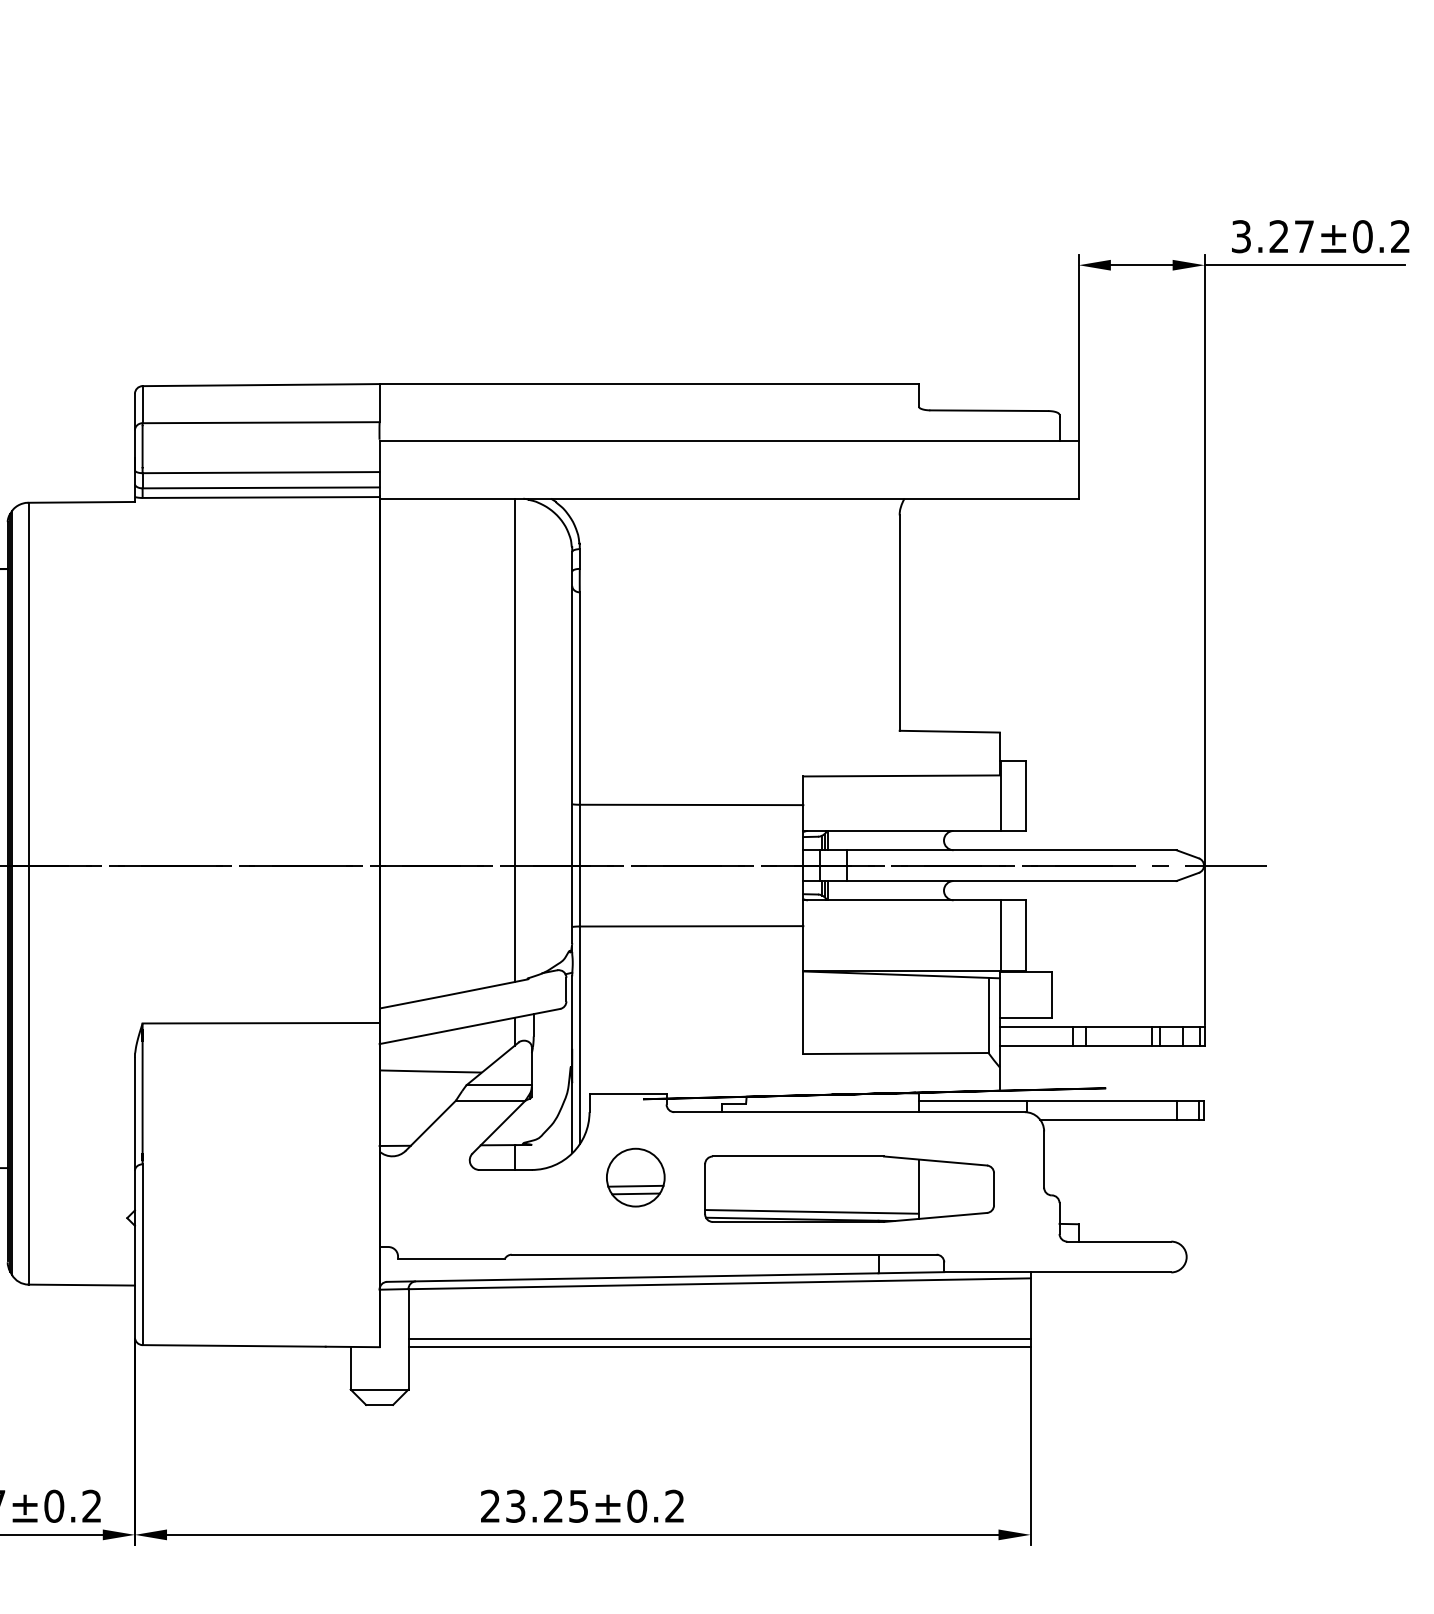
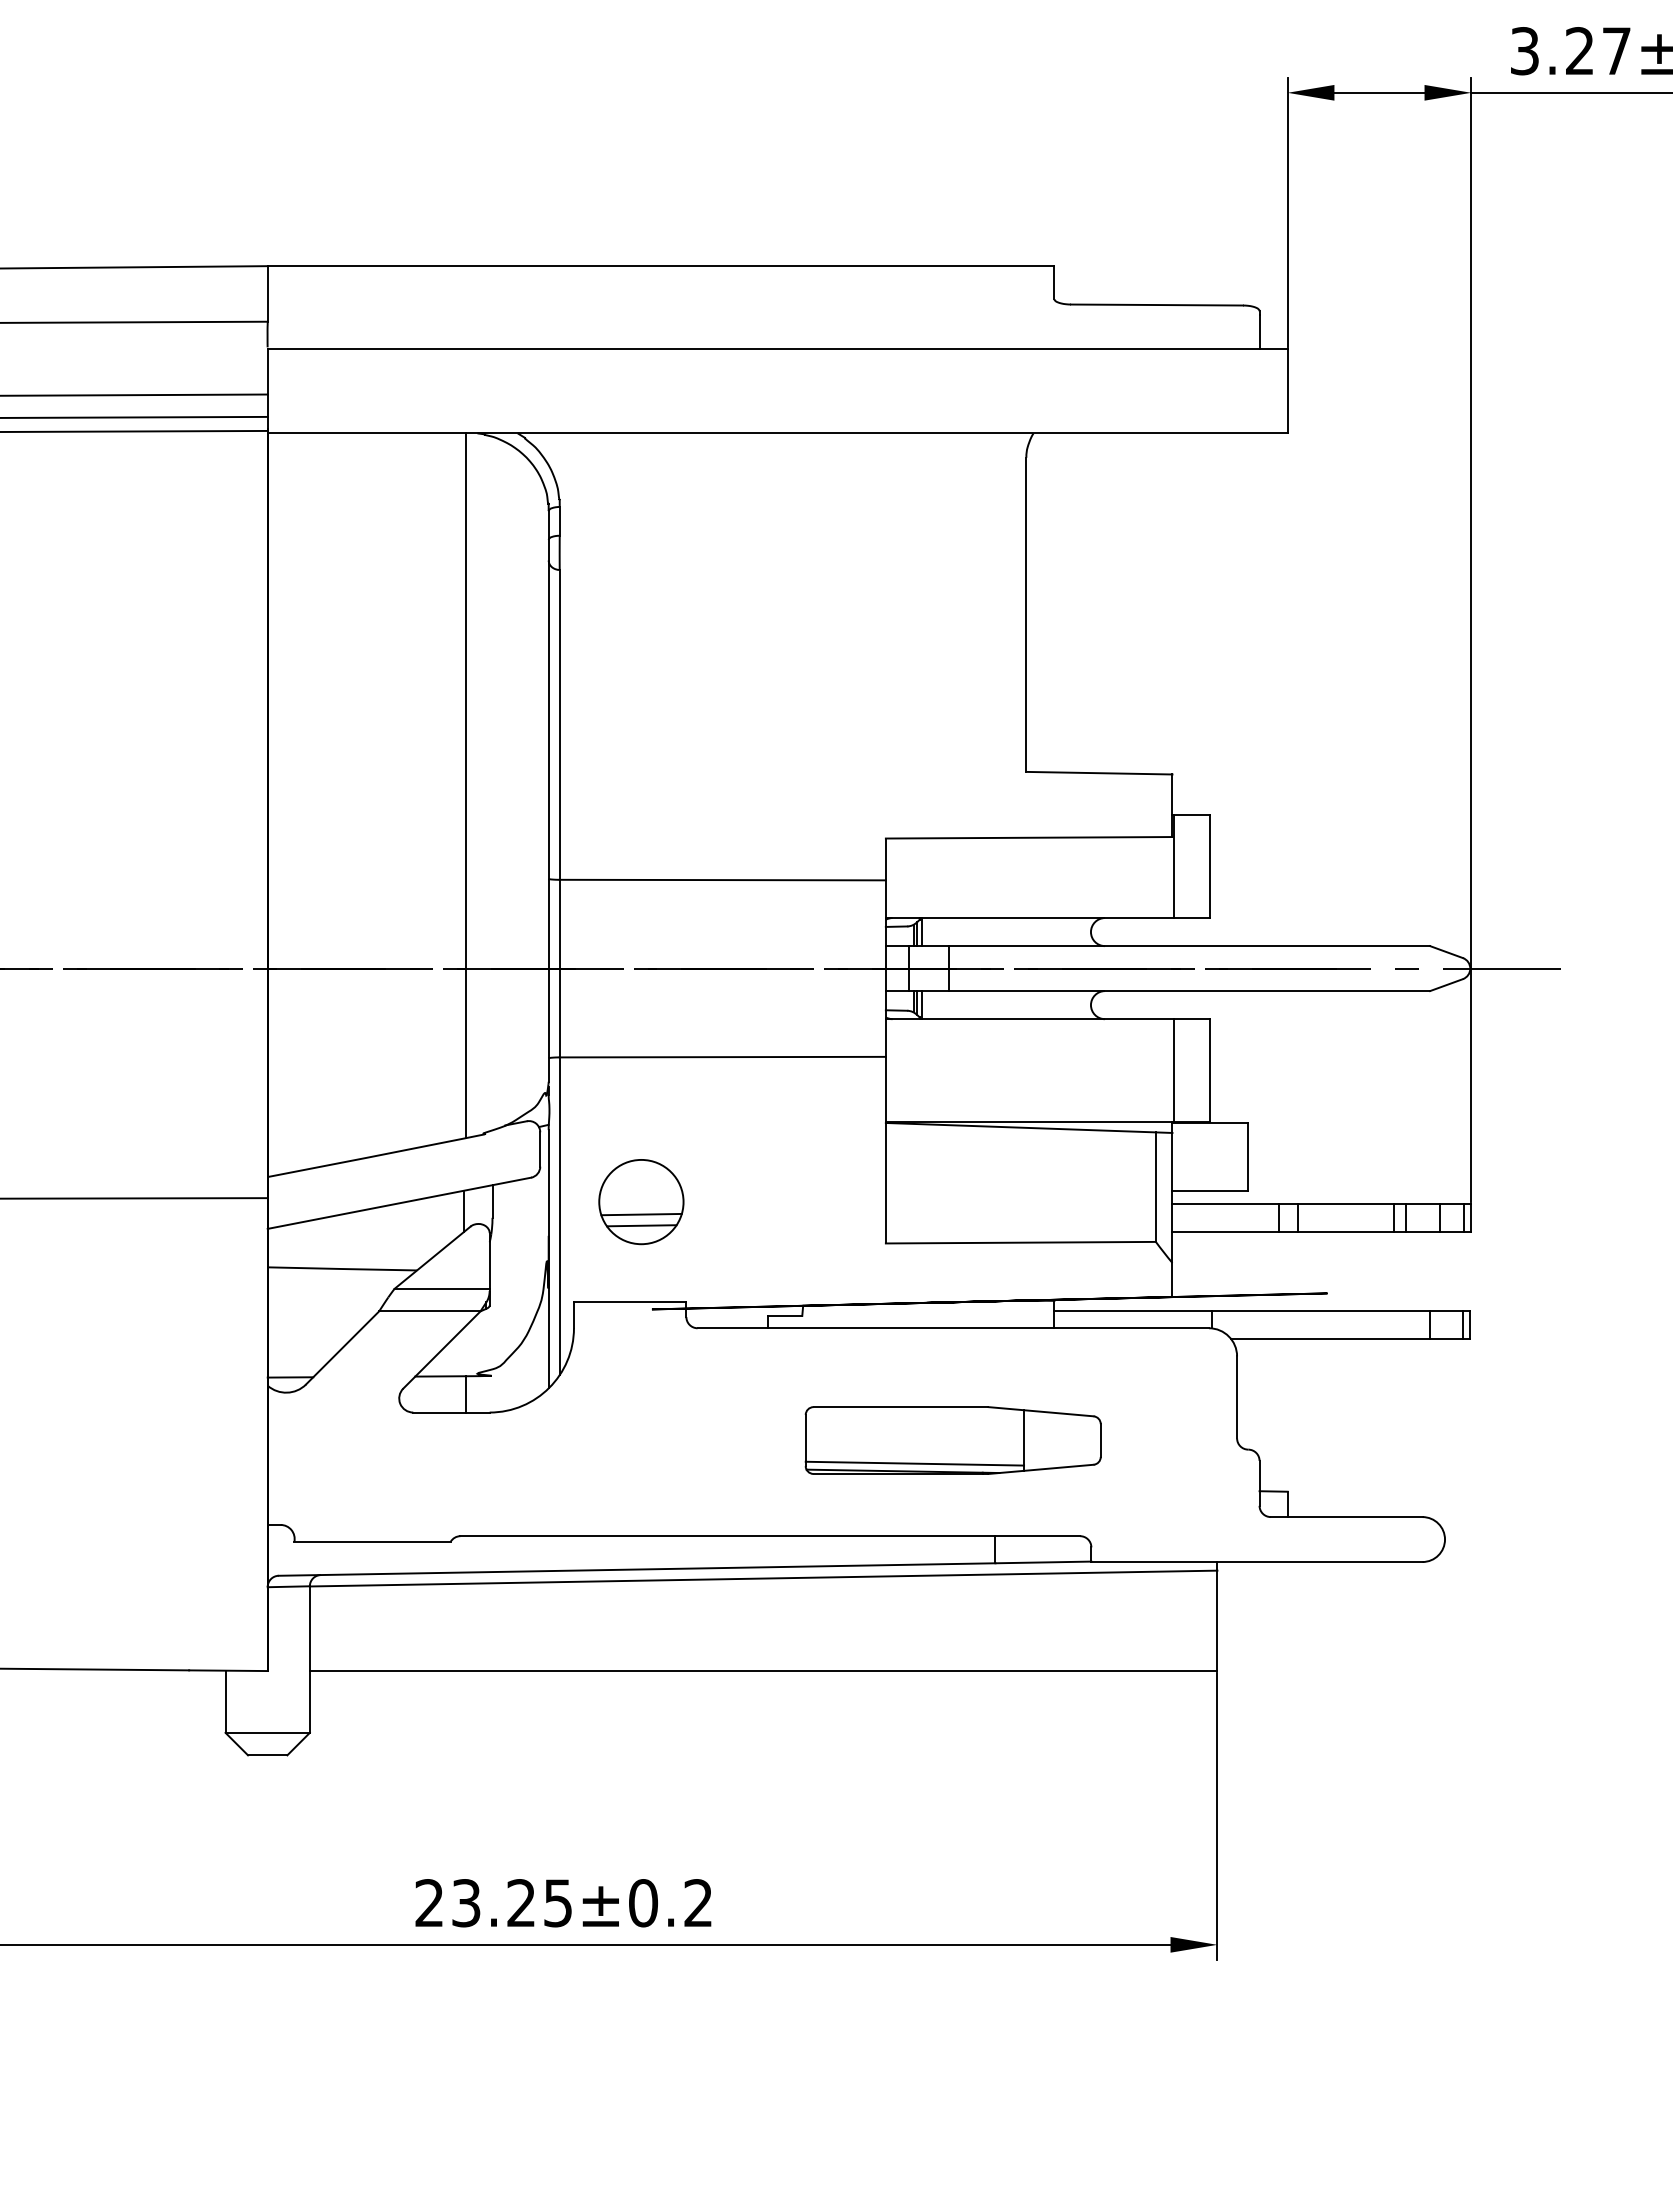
part: (635, 1177) -> (640, 1201), moved
part: (849, 1188) -> (953, 1439), size x0.7
line: (719, 1339) -> (763, 1659), removed

